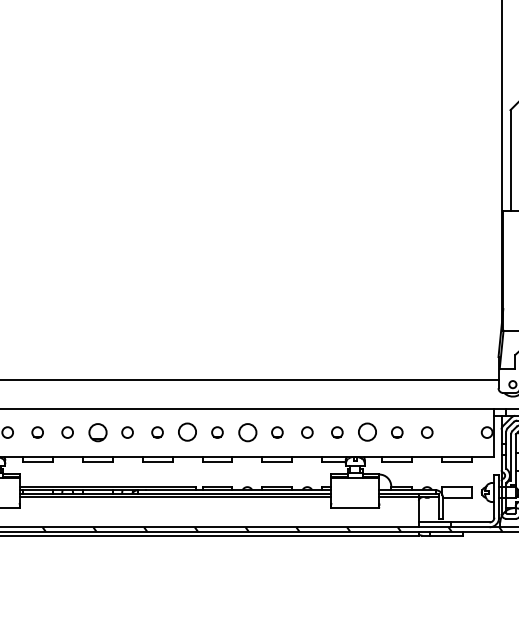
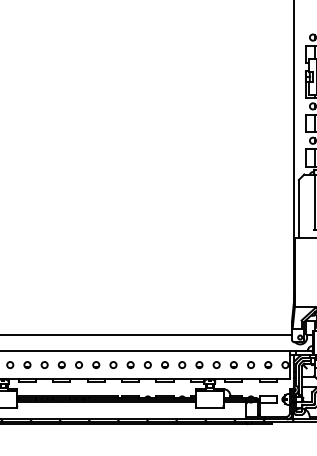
part: (96, 431) -> (61, 364), size x0.62
circle: (246, 431) -> (147, 364), size x0.62
circle: (187, 433) -> (113, 365), size x0.62
circle: (367, 433) -> (216, 365), size x0.62
part: (457, 433) -> (268, 365), added

